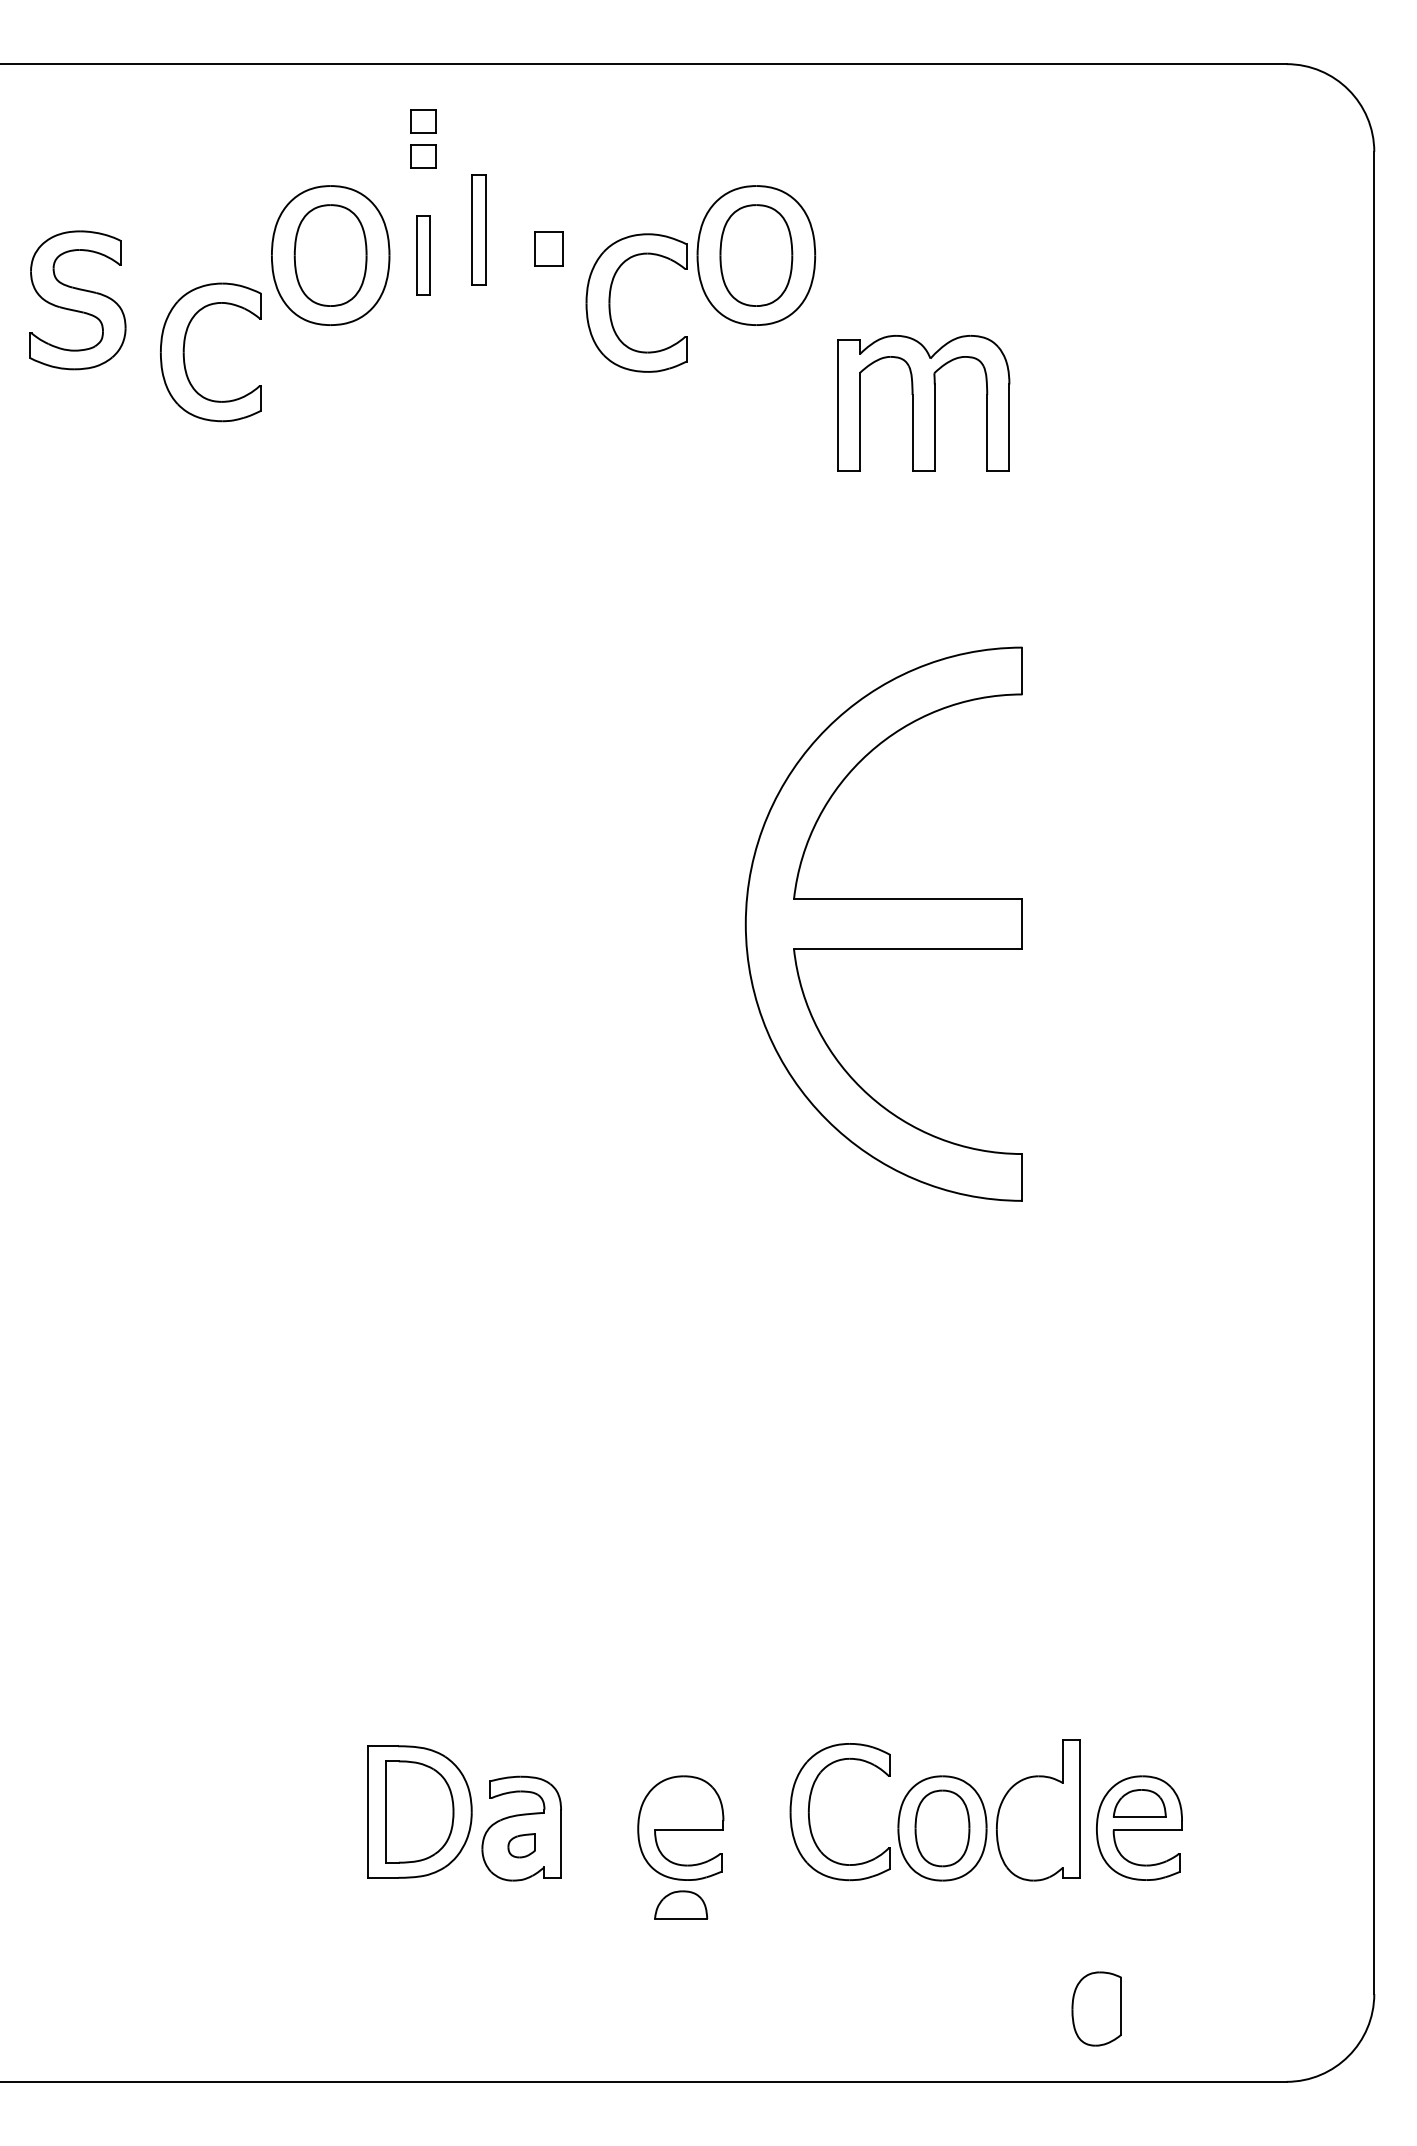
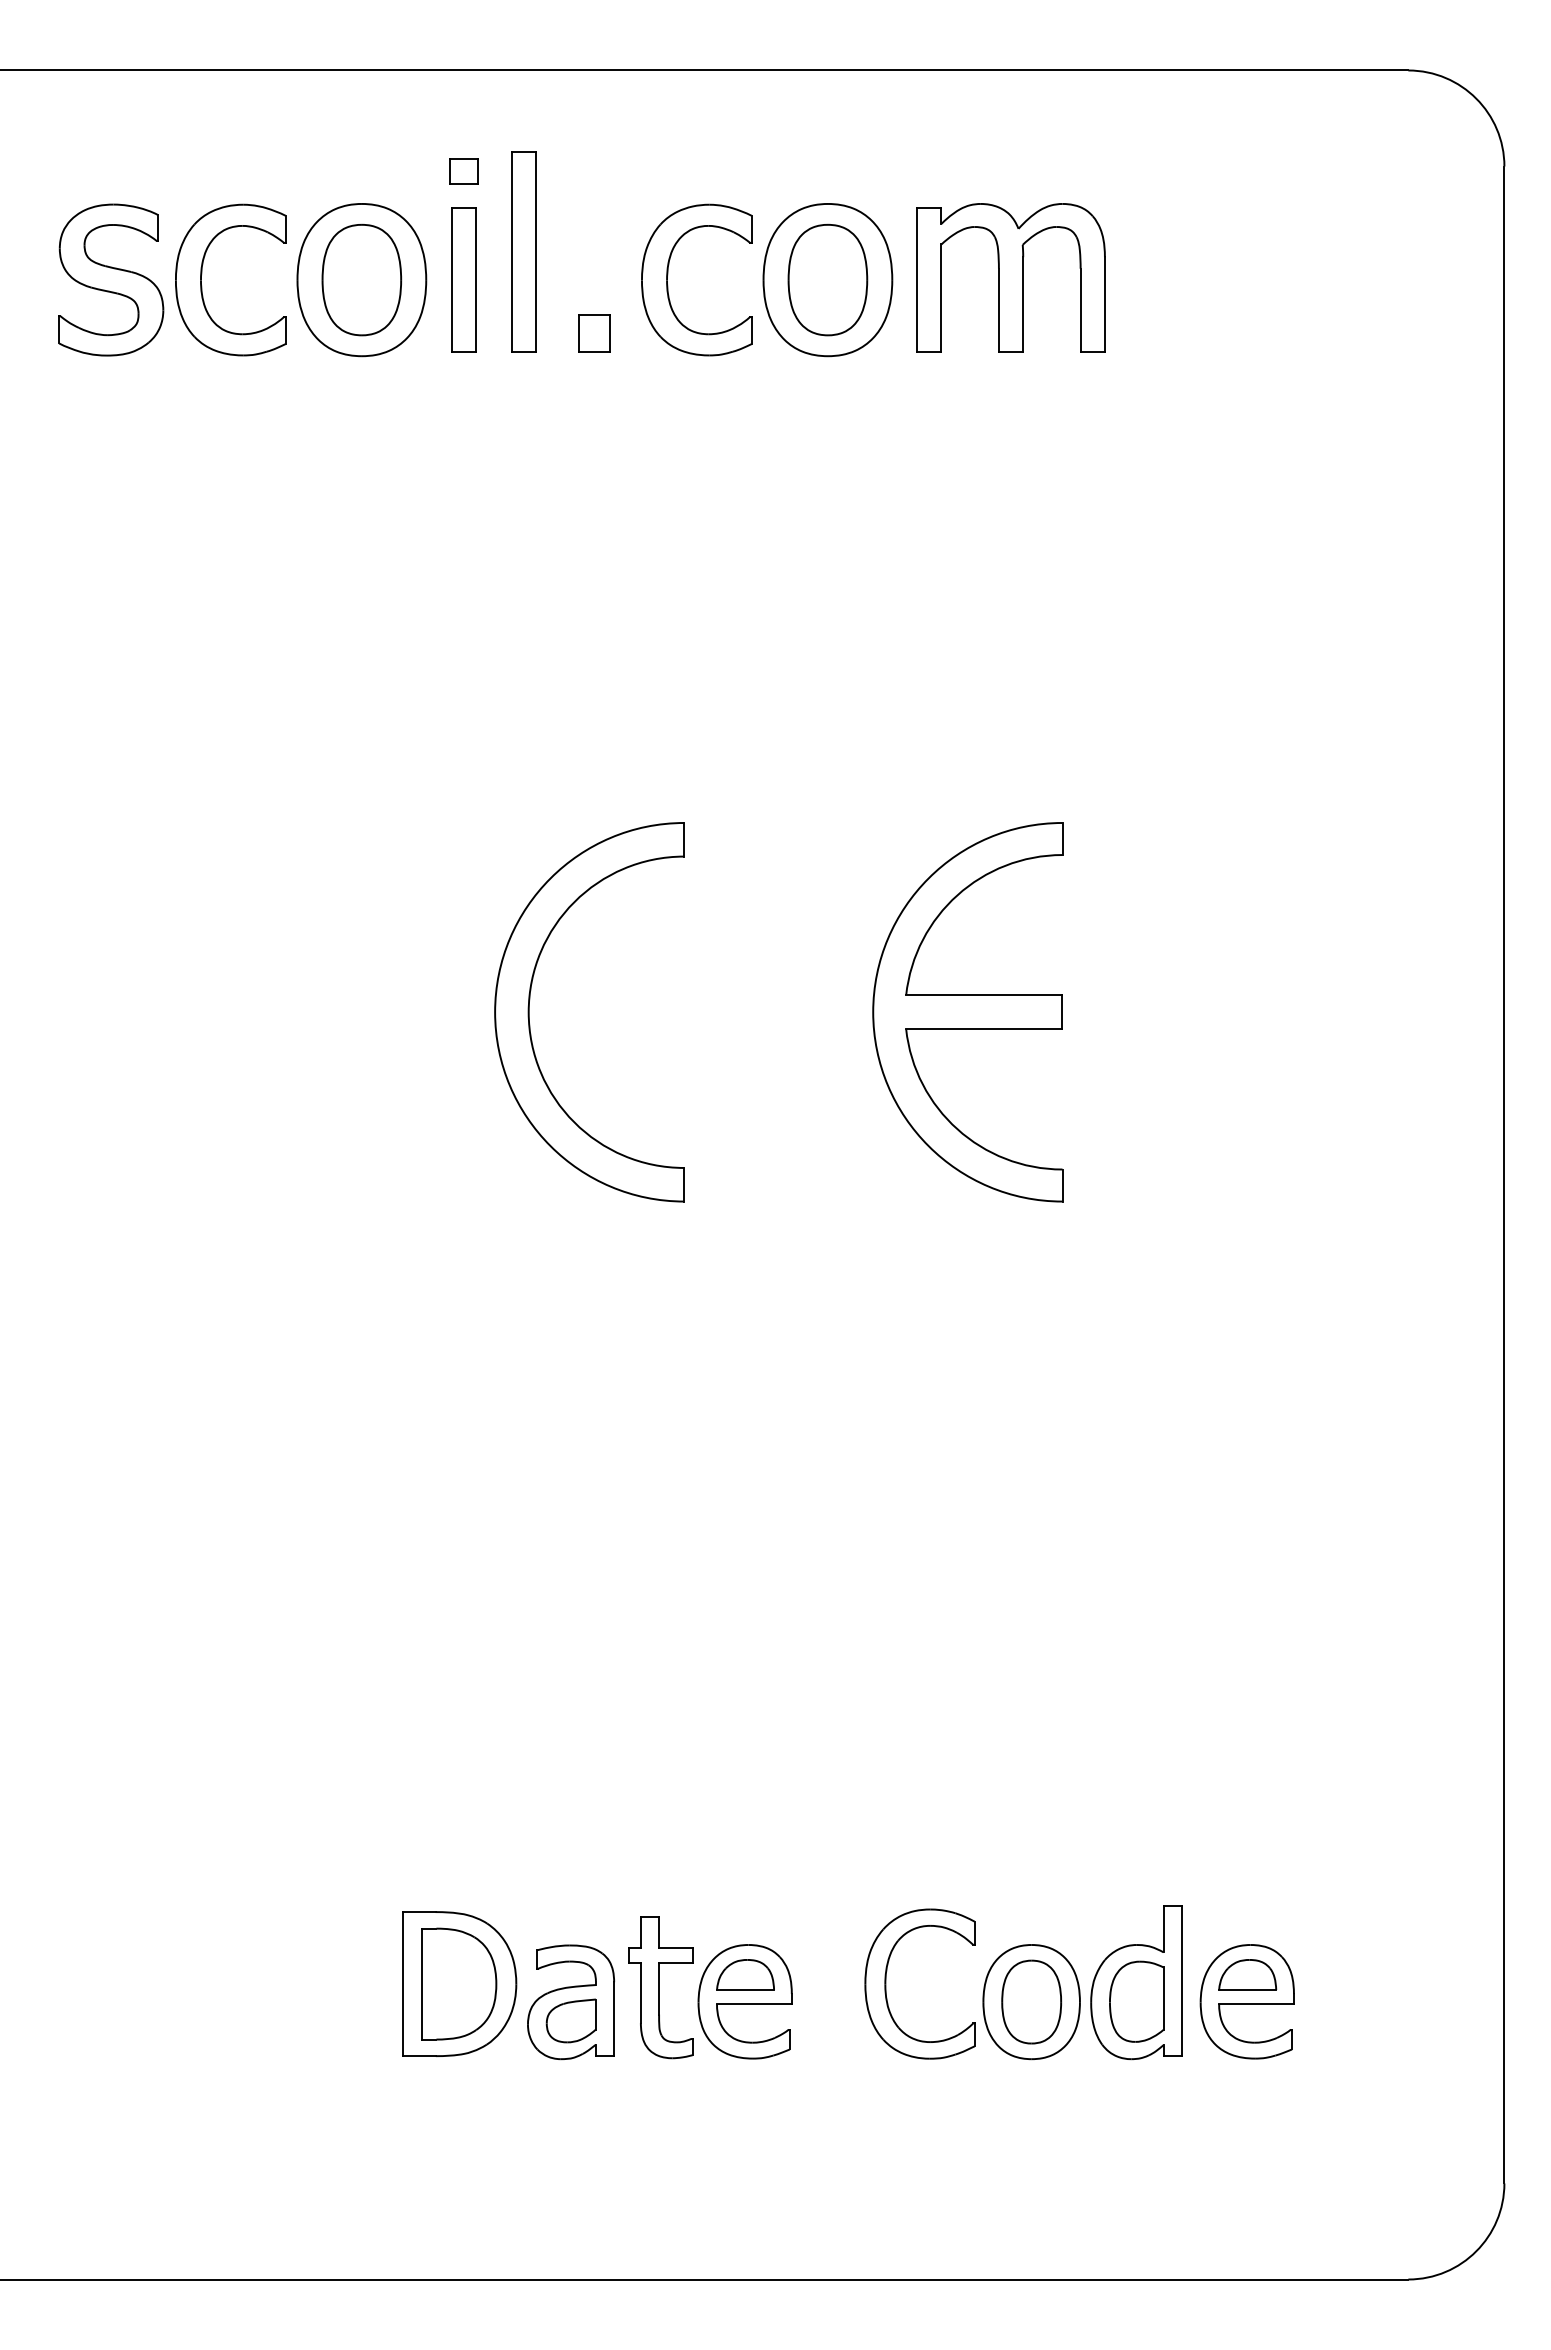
part: (423, 121) -> (463, 133), removed
part: (478, 229) -> (523, 251), size x1.67
part: (549, 248) -> (594, 333), moved
part: (423, 255) -> (463, 279), size x1.67
part: (610, 298) -> (668, 275), moved
part: (78, 299) -> (111, 279), moved
part: (185, 347) -> (202, 274), moved
part: (923, 403) -> (1010, 277), moved
part: (483, 924) -> (529, 1012), added
part: (883, 924) -> (967, 1012), size x0.62
part: (603, 1815) -> (660, 1987), added
part: (521, 1845) -> (570, 2020), size x1.67
part: (681, 1904) -> (745, 1974), moved
part: (1096, 2008) -> (1136, 2001), moved

